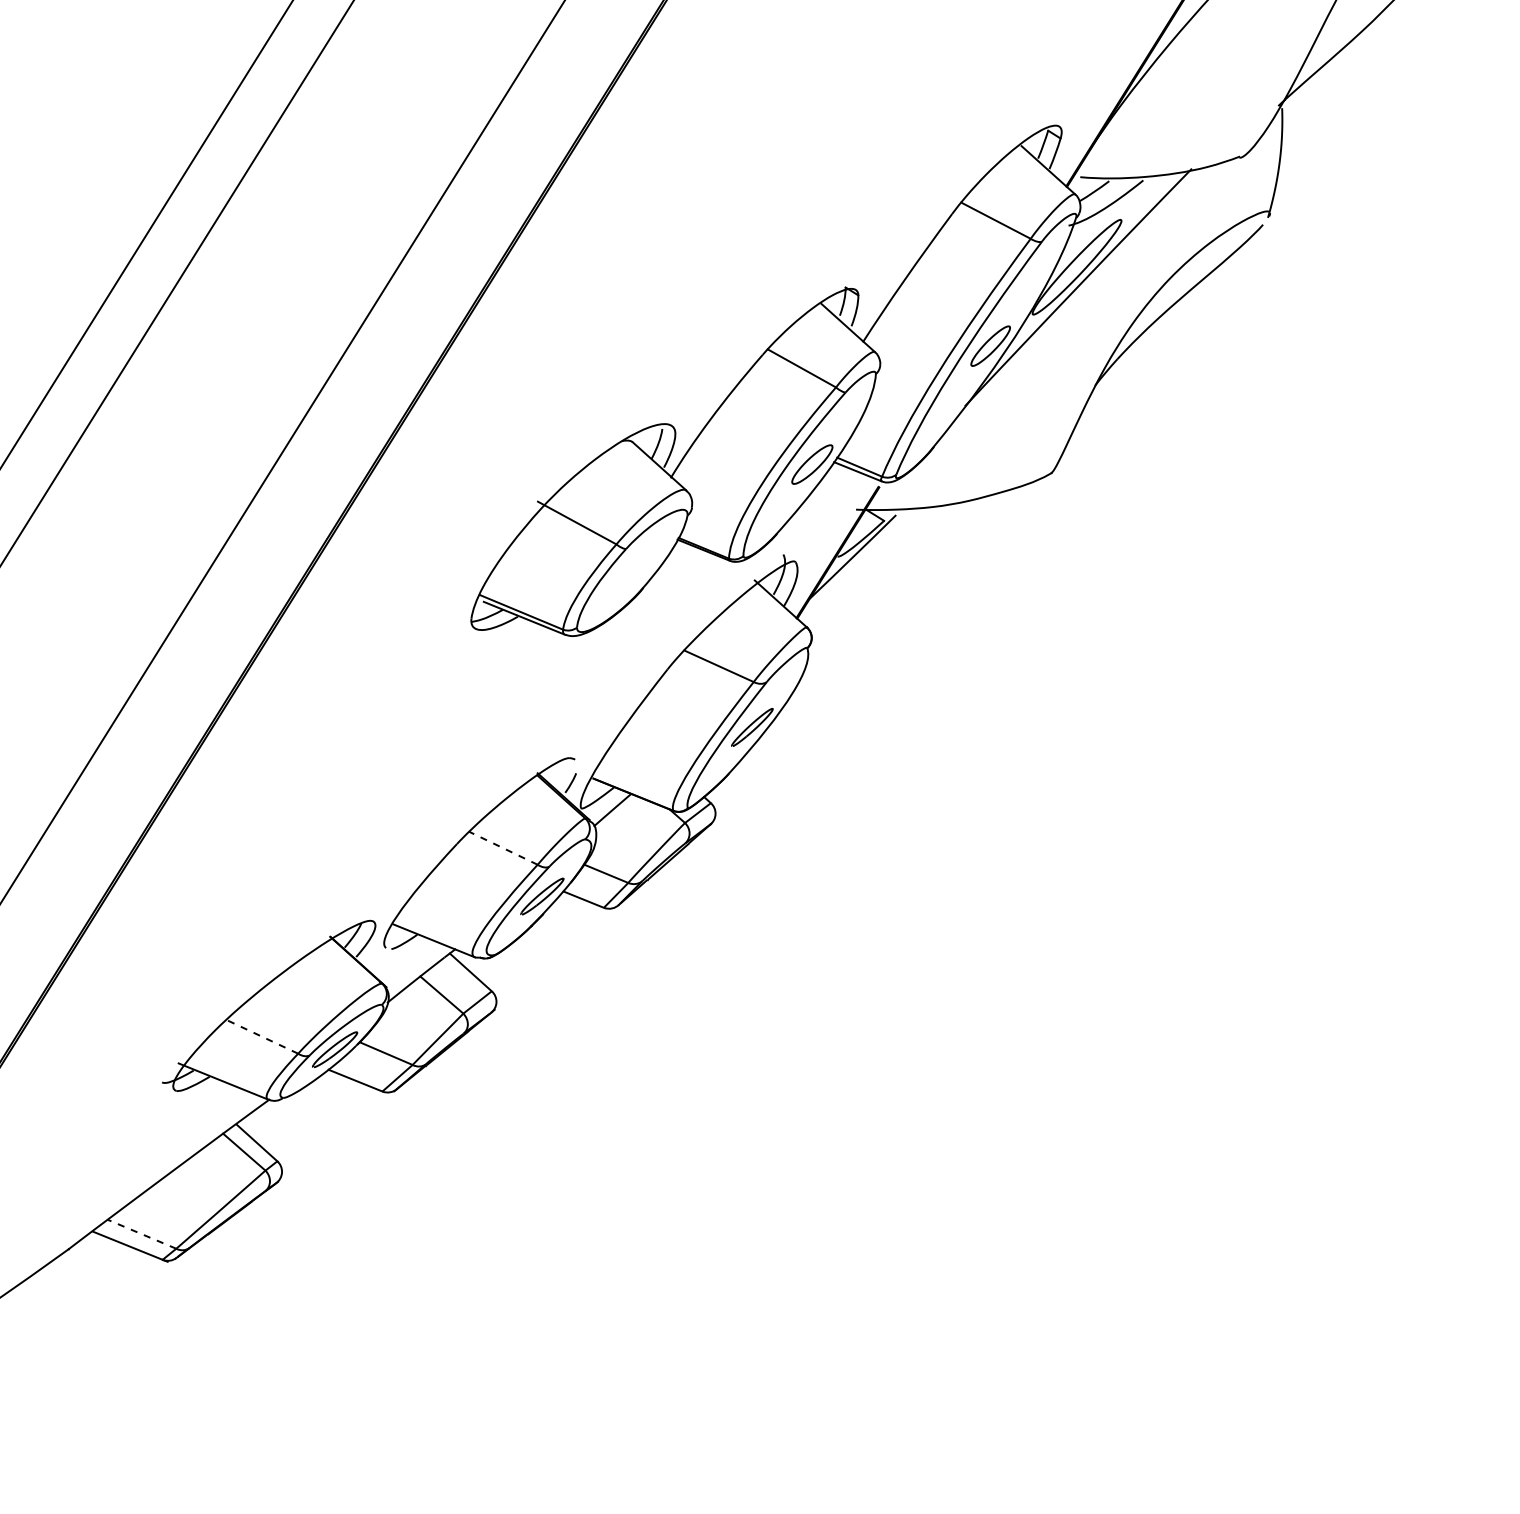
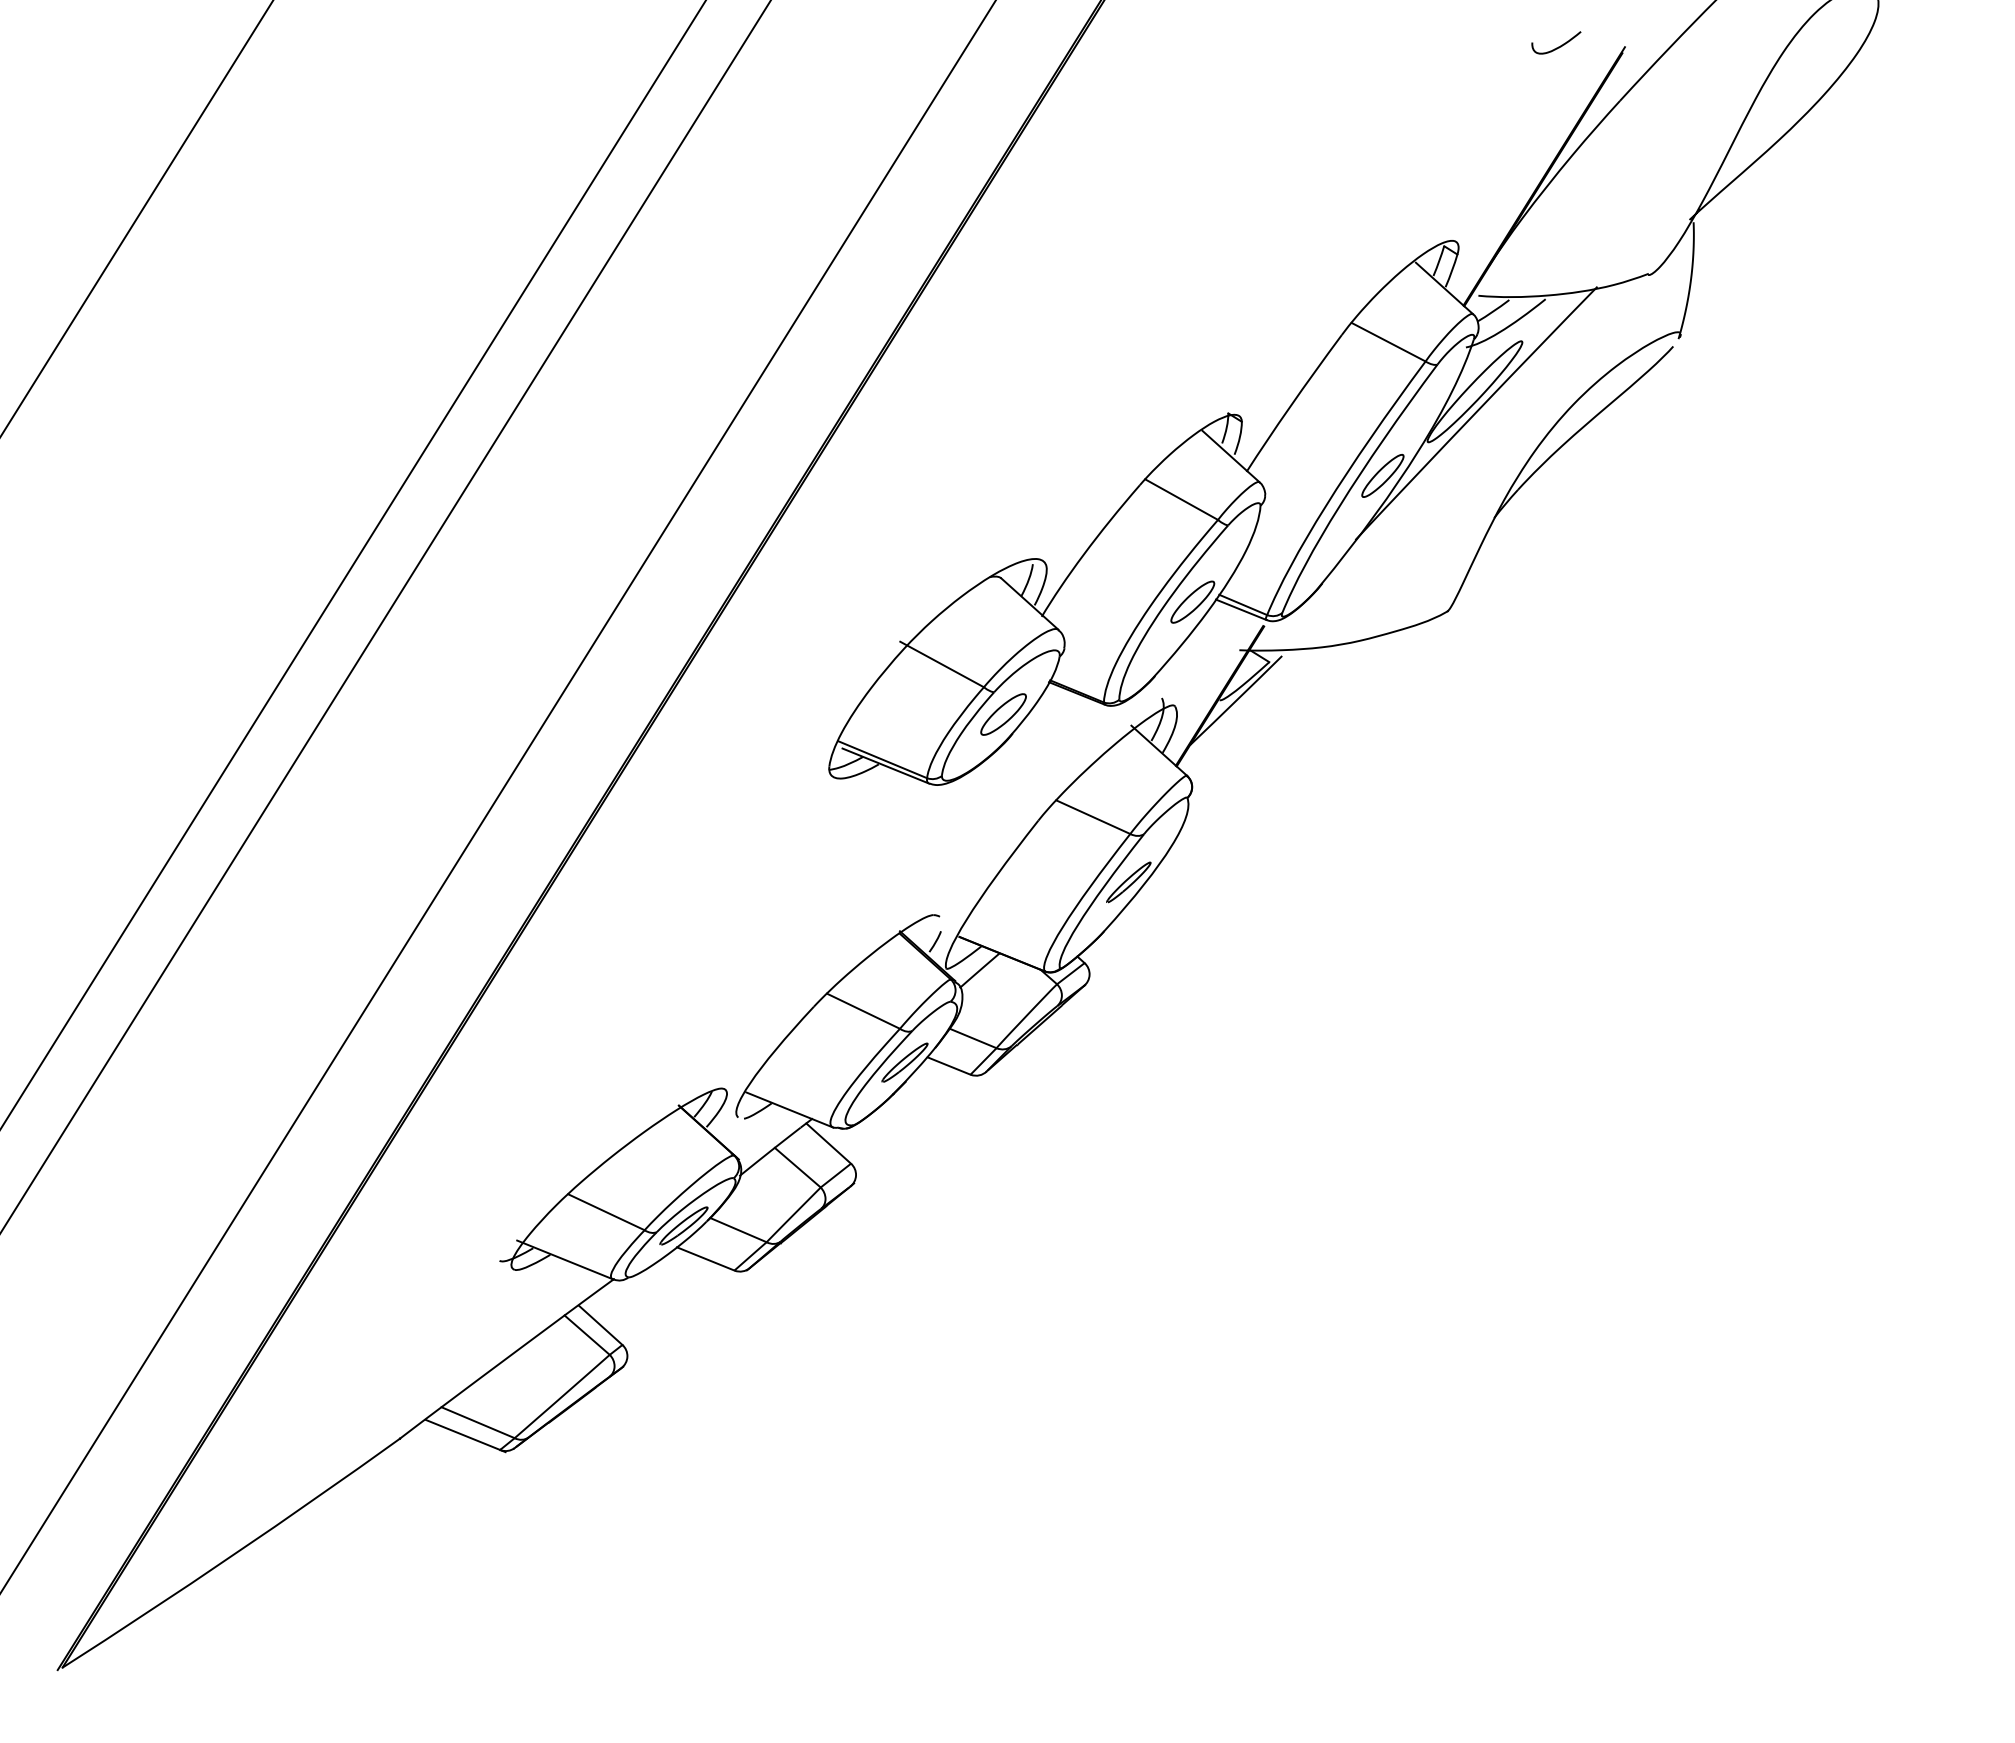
part: (634, 569) -> (1003, 714), added
line: (503, 848) -> (863, 1011), dashed -> solid
line: (261, 1037) -> (605, 1212), dashed -> solid
line: (142, 1234) -> (478, 1422), dashed -> solid

